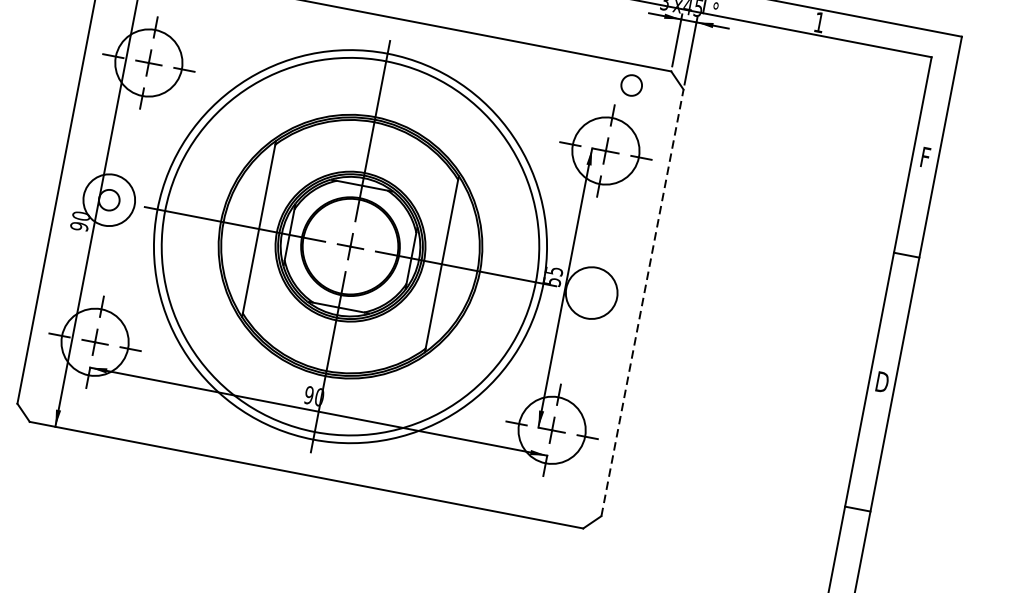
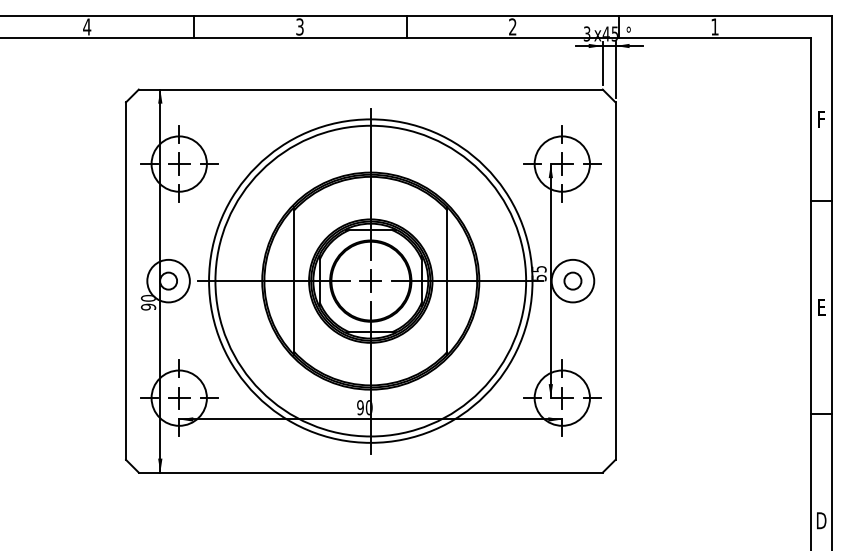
circle: (631, 84) -> (572, 280), moved
line: (642, 303) -> (615, 281), dashed -> solid
text: (882, 381) -> (821, 307), D -> E

